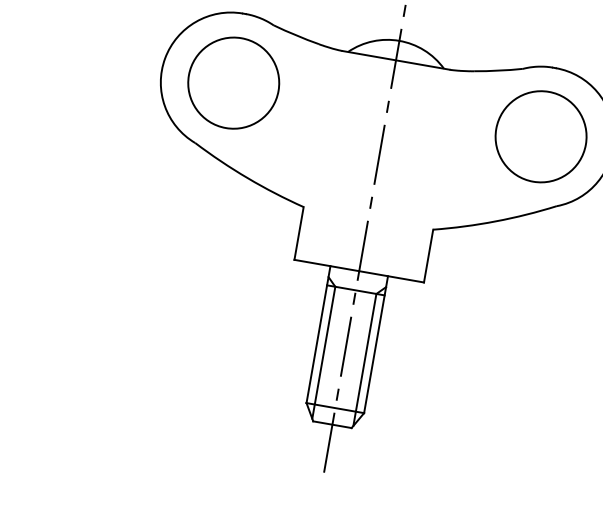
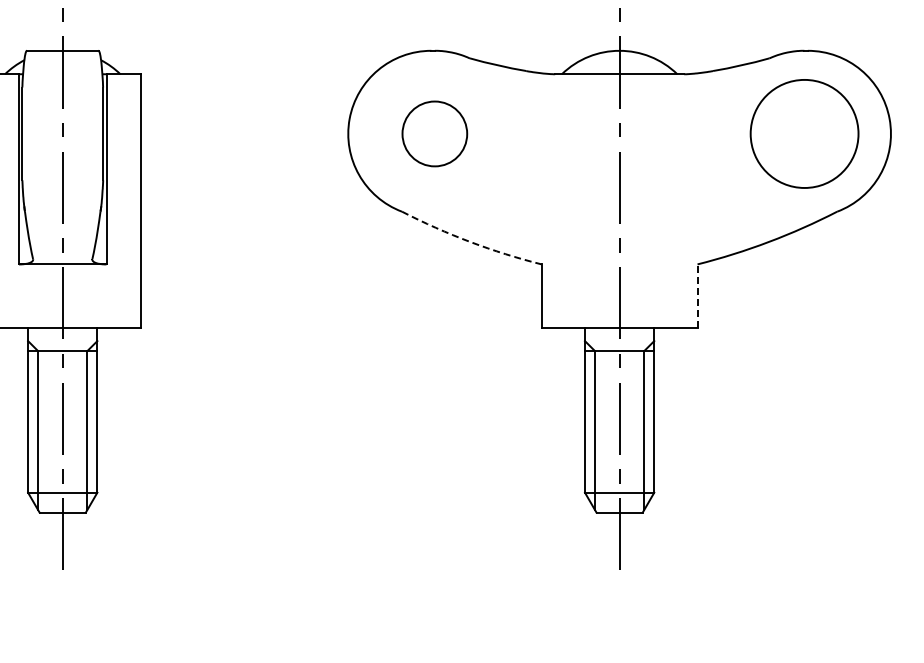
part: (233, 82) -> (434, 133), size x0.6
arc: (247, 178) -> (470, 242), solid -> dashed
line: (428, 256) -> (697, 296), solid -> dashed

